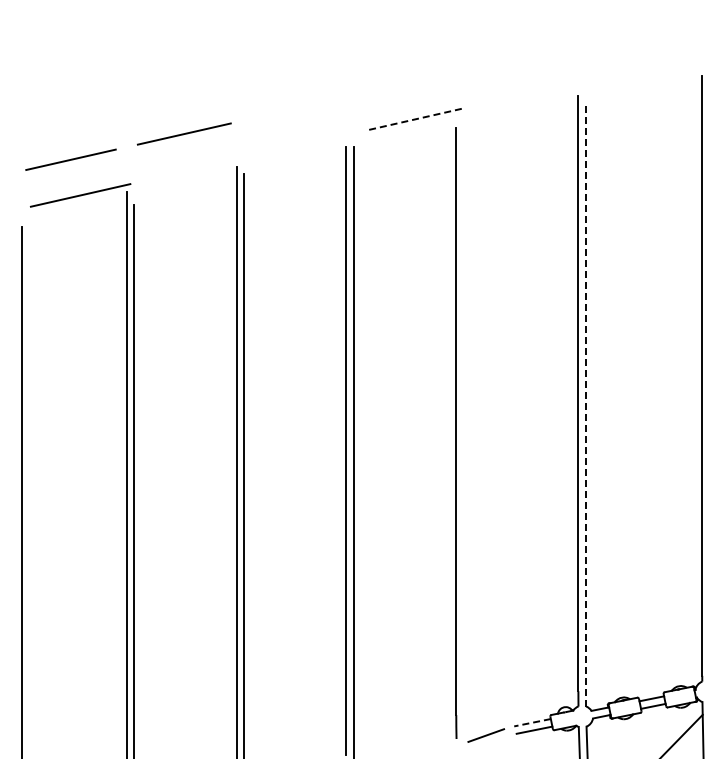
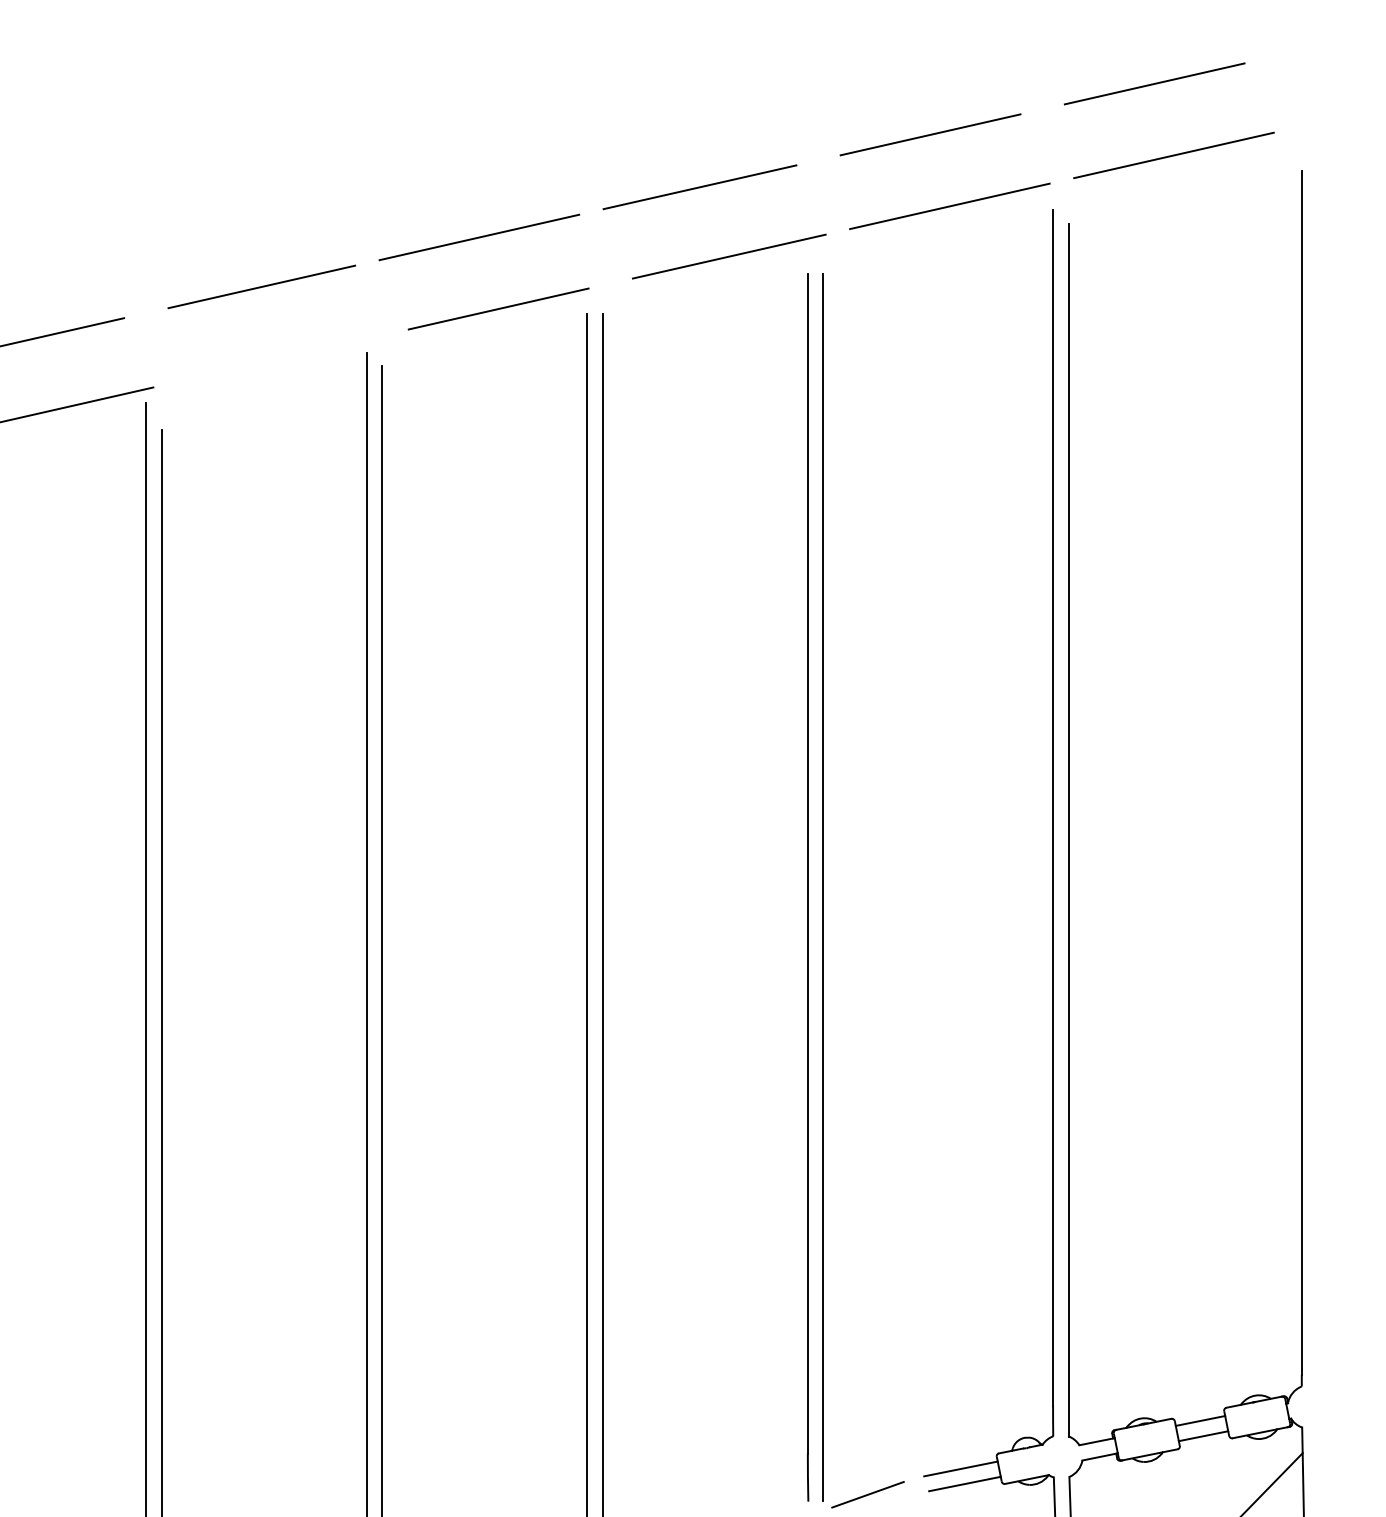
line: (628, 32) -> (1153, 83), added
line: (517, 58) -> (930, 135), added
line: (638, 68) -> (1173, 155), added
line: (402, 84) -> (699, 187), added
line: (526, 93) -> (948, 205), added
line: (292, 109) -> (478, 237), added
line: (417, 118) -> (729, 255), dashed -> solid
line: (302, 144) -> (499, 307), added
line: (586, 404) -> (1069, 829), dashed -> solid
line: (464, 432) -> (824, 886), added
line: (532, 722) -> (960, 1468), dashed -> solid

